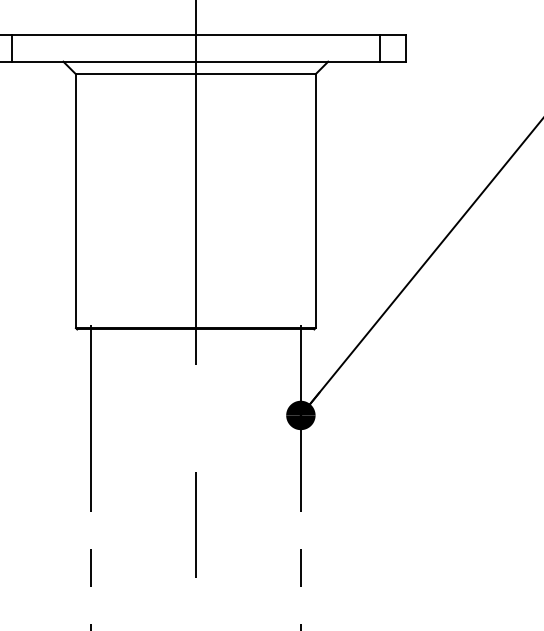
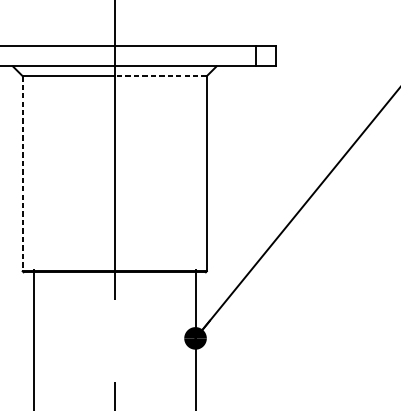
line: (255, 74) -> (160, 76), solid -> dashed
line: (76, 201) -> (23, 173), solid -> dashed

